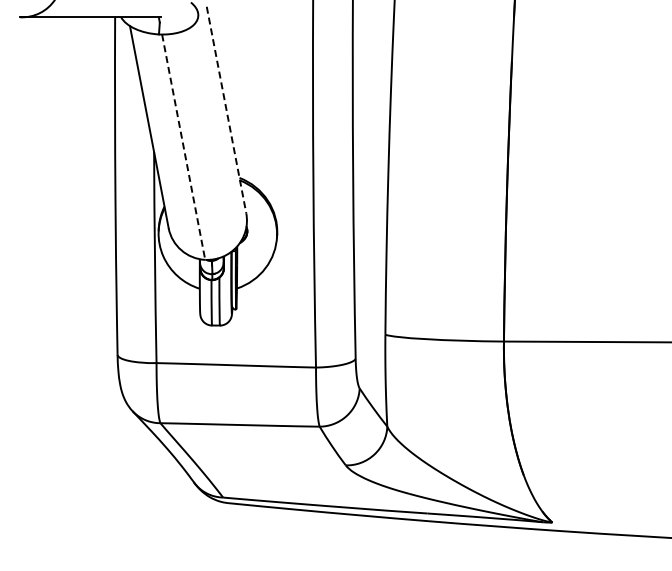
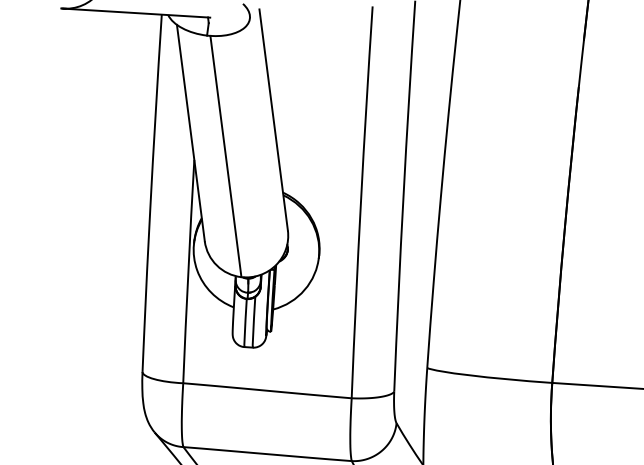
line: (226, 110) -> (273, 120), dashed -> solid
line: (183, 147) -> (225, 156), dashed -> solid

